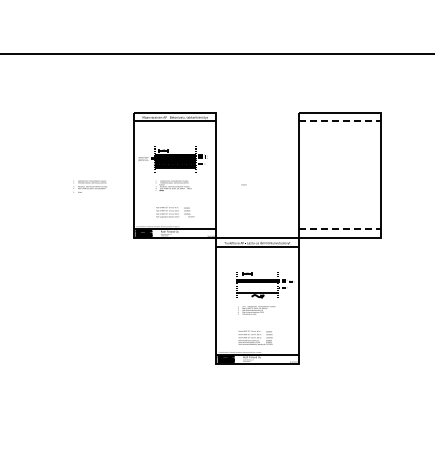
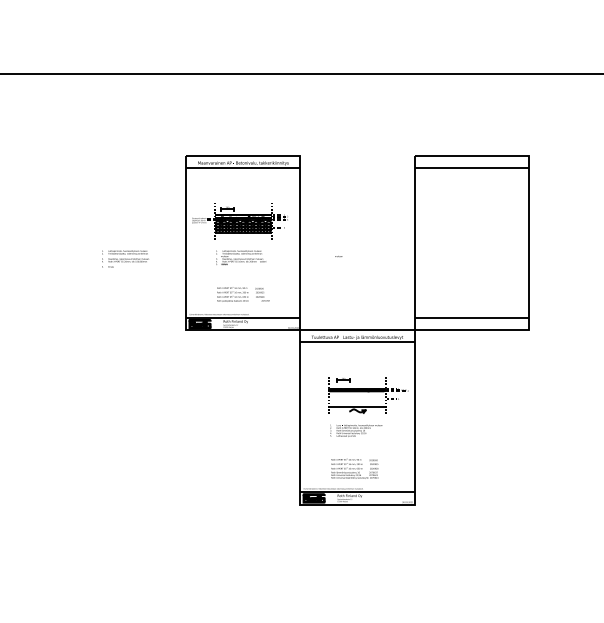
line: (340, 120) -> (472, 167), dashed -> solid
line: (340, 228) -> (472, 317), dashed -> solid

